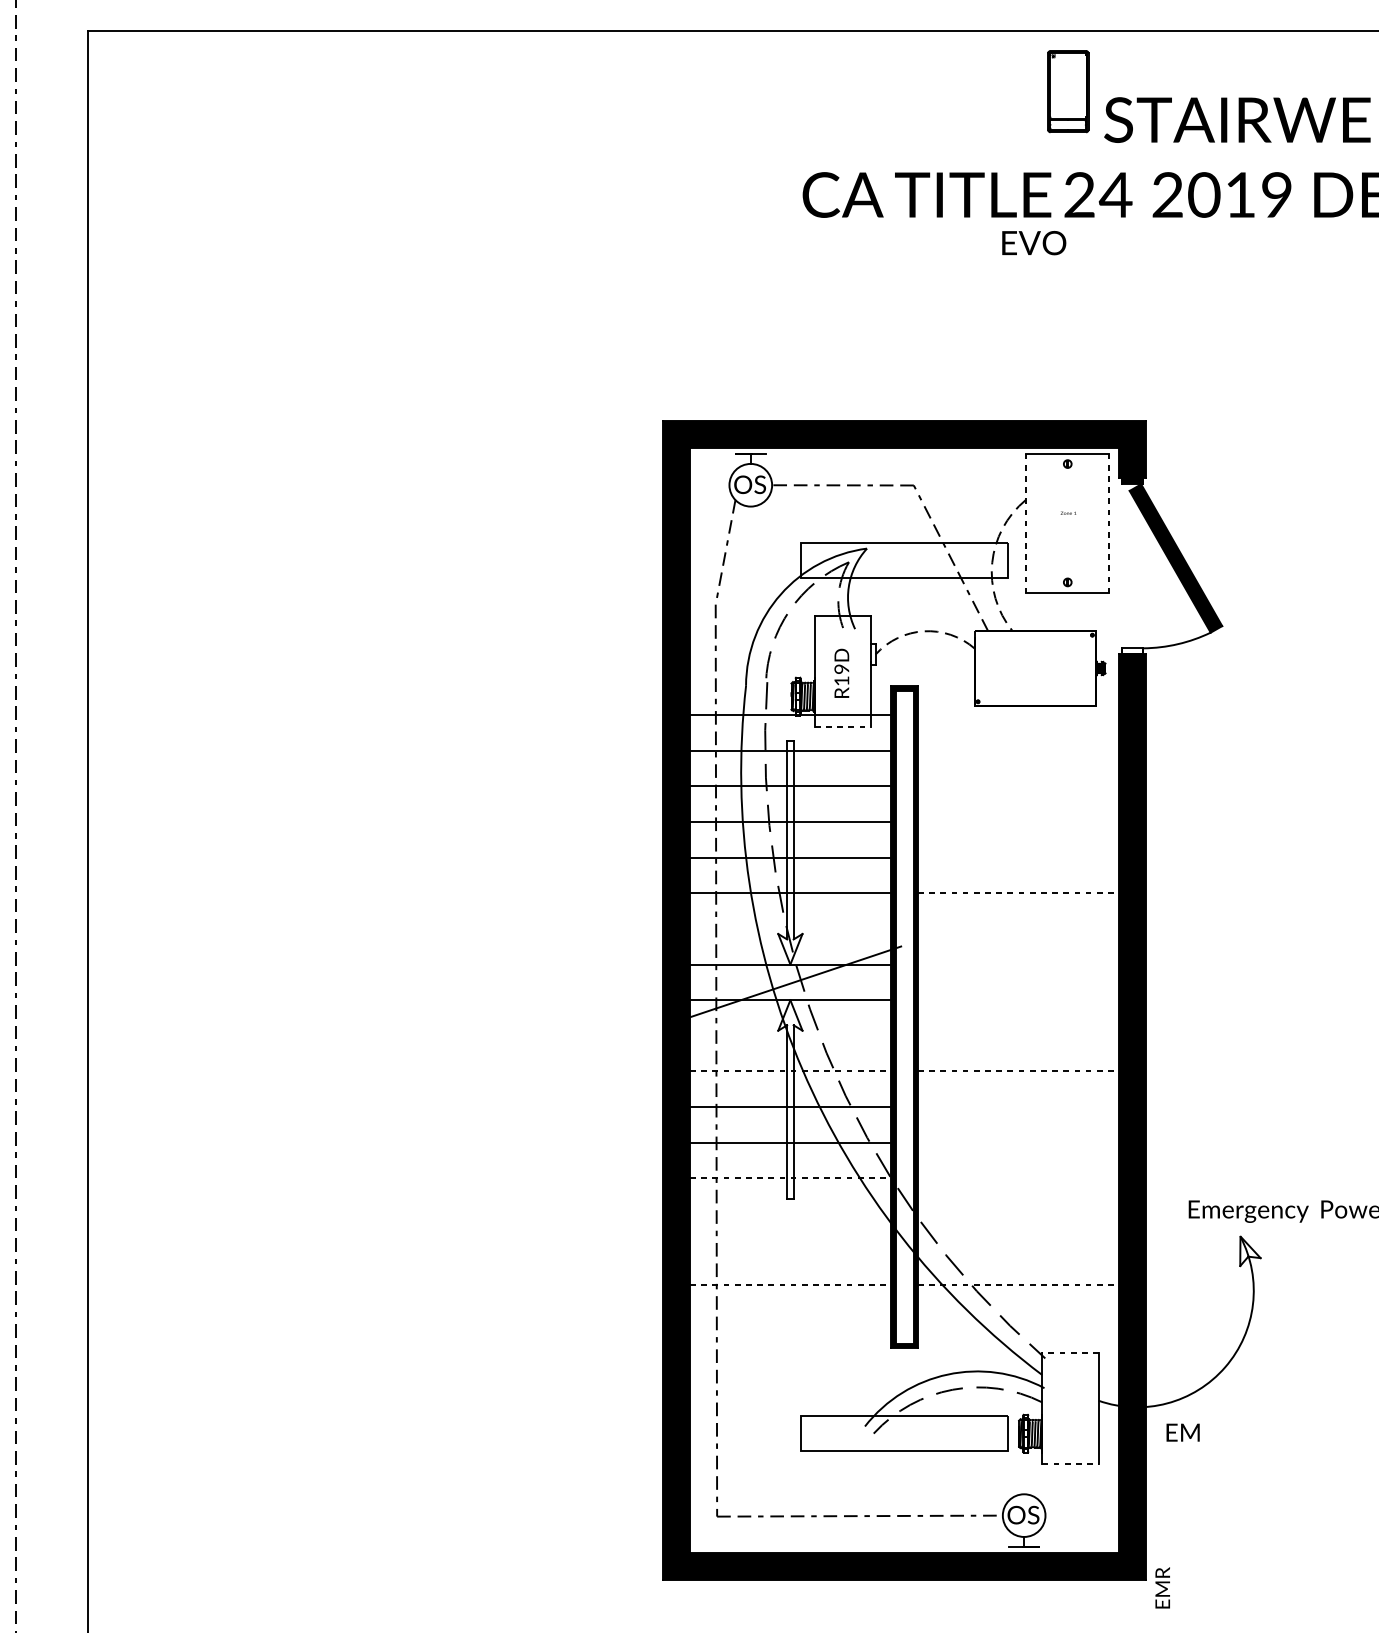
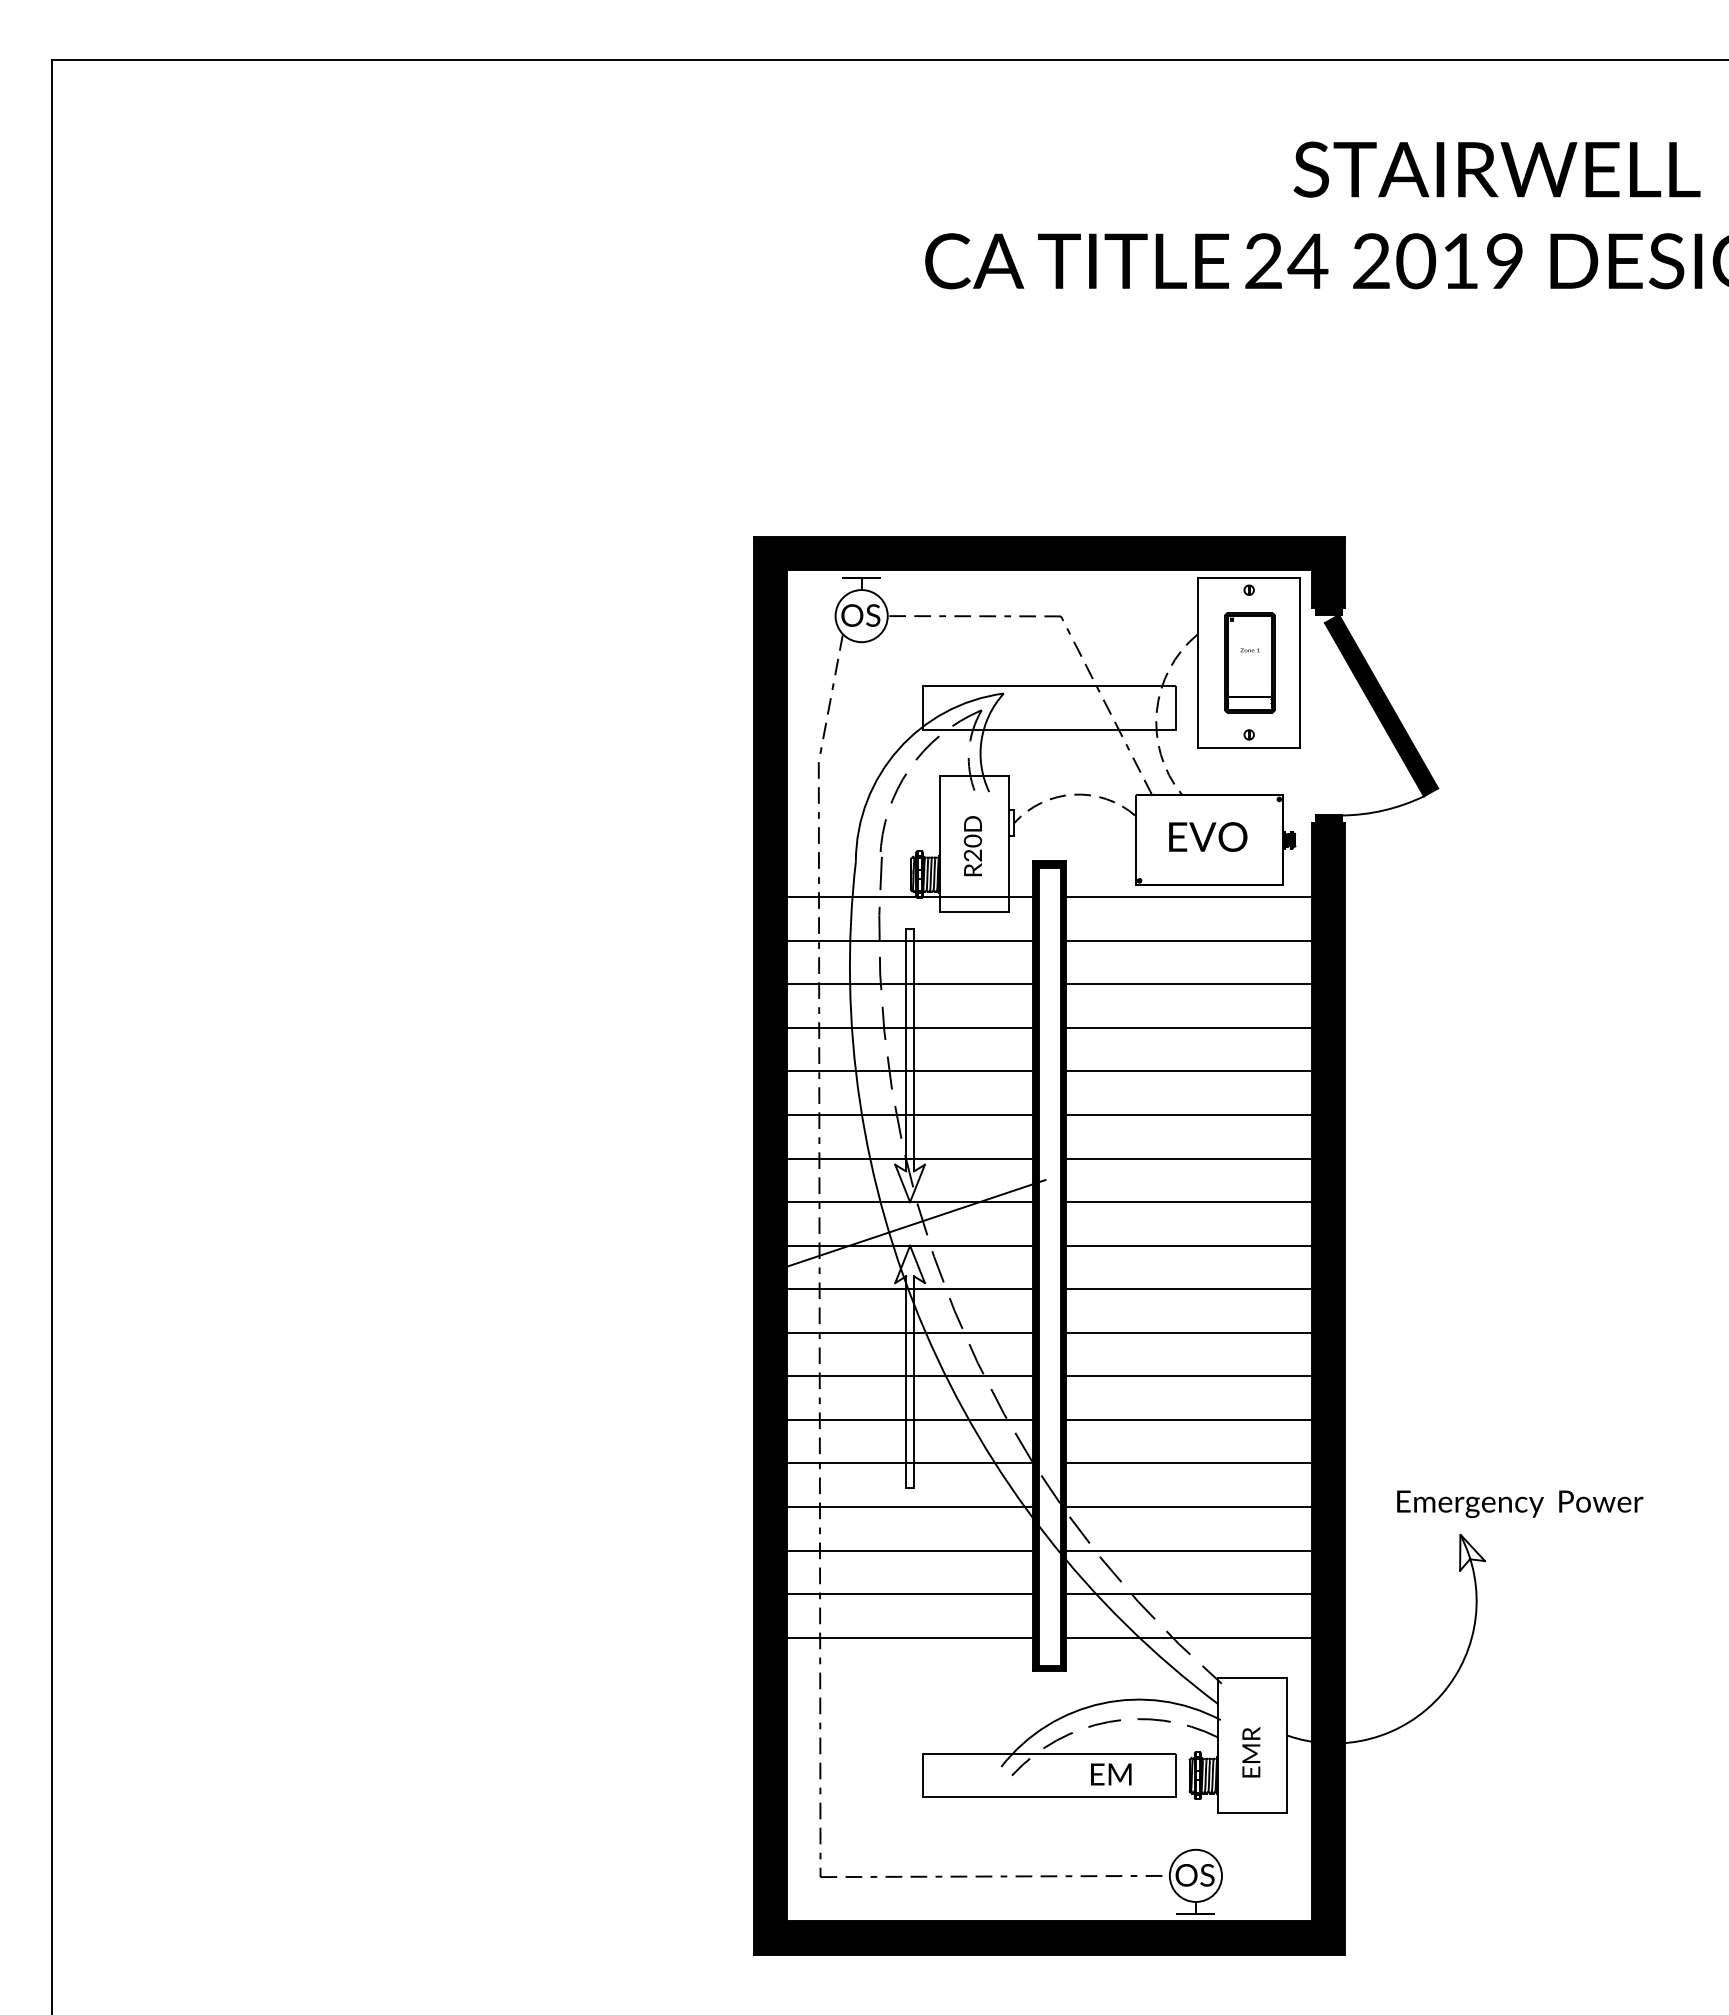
part: (1067, 91) -> (1249, 662), moved
text: (1034, 242) -> (1208, 836), moved
line: (1026, 524) -> (1198, 663), dashed -> solid
line: (1109, 524) -> (1300, 663), dashed -> solid
fill: (1132, 650) -> (1328, 818), added
text: (841, 674) -> (972, 847), R19D -> R20D
line: (1018, 715) -> (1188, 897), added
line: (843, 726) -> (974, 911), dashed -> solid
line: (1018, 750) -> (1188, 940), added
line: (1018, 786) -> (1188, 984), added
line: (1018, 821) -> (1188, 1027), added
line: (1018, 857) -> (1188, 1071), added
line: (1018, 892) -> (1189, 1114), dashed -> solid
line: (789, 928) -> (909, 1158), added
line: (1018, 928) -> (1188, 1158), added
line: (1018, 964) -> (1188, 1202), added
line: (1018, 1000) -> (1188, 1245), added
line: (789, 1036) -> (909, 1289), added
line: (1018, 1036) -> (1188, 1289), added
line: (790, 1071) -> (910, 1332), dashed -> solid
line: (1018, 1071) -> (1189, 1332), dashed -> solid
line: (1018, 1107) -> (1188, 1376), added
line: (1018, 1142) -> (1188, 1419), added
line: (790, 1178) -> (910, 1463), dashed -> solid
line: (1018, 1178) -> (1188, 1463), added
line: (789, 1214) -> (909, 1507), added
line: (1018, 1214) -> (1188, 1507), added
line: (789, 1249) -> (909, 1550), added
line: (1018, 1249) -> (1188, 1550), added
line: (790, 1285) -> (910, 1594), dashed -> solid
line: (1018, 1285) -> (1189, 1594), dashed -> solid
line: (789, 1320) -> (909, 1637), added
line: (1018, 1320) -> (1188, 1637), added
line: (1070, 1353) -> (1252, 1677), dashed -> solid
text: (1183, 1432) -> (1111, 1774), moved
line: (1070, 1464) -> (1252, 1813), dashed -> solid
text: (1162, 1588) -> (1251, 1752), moved

